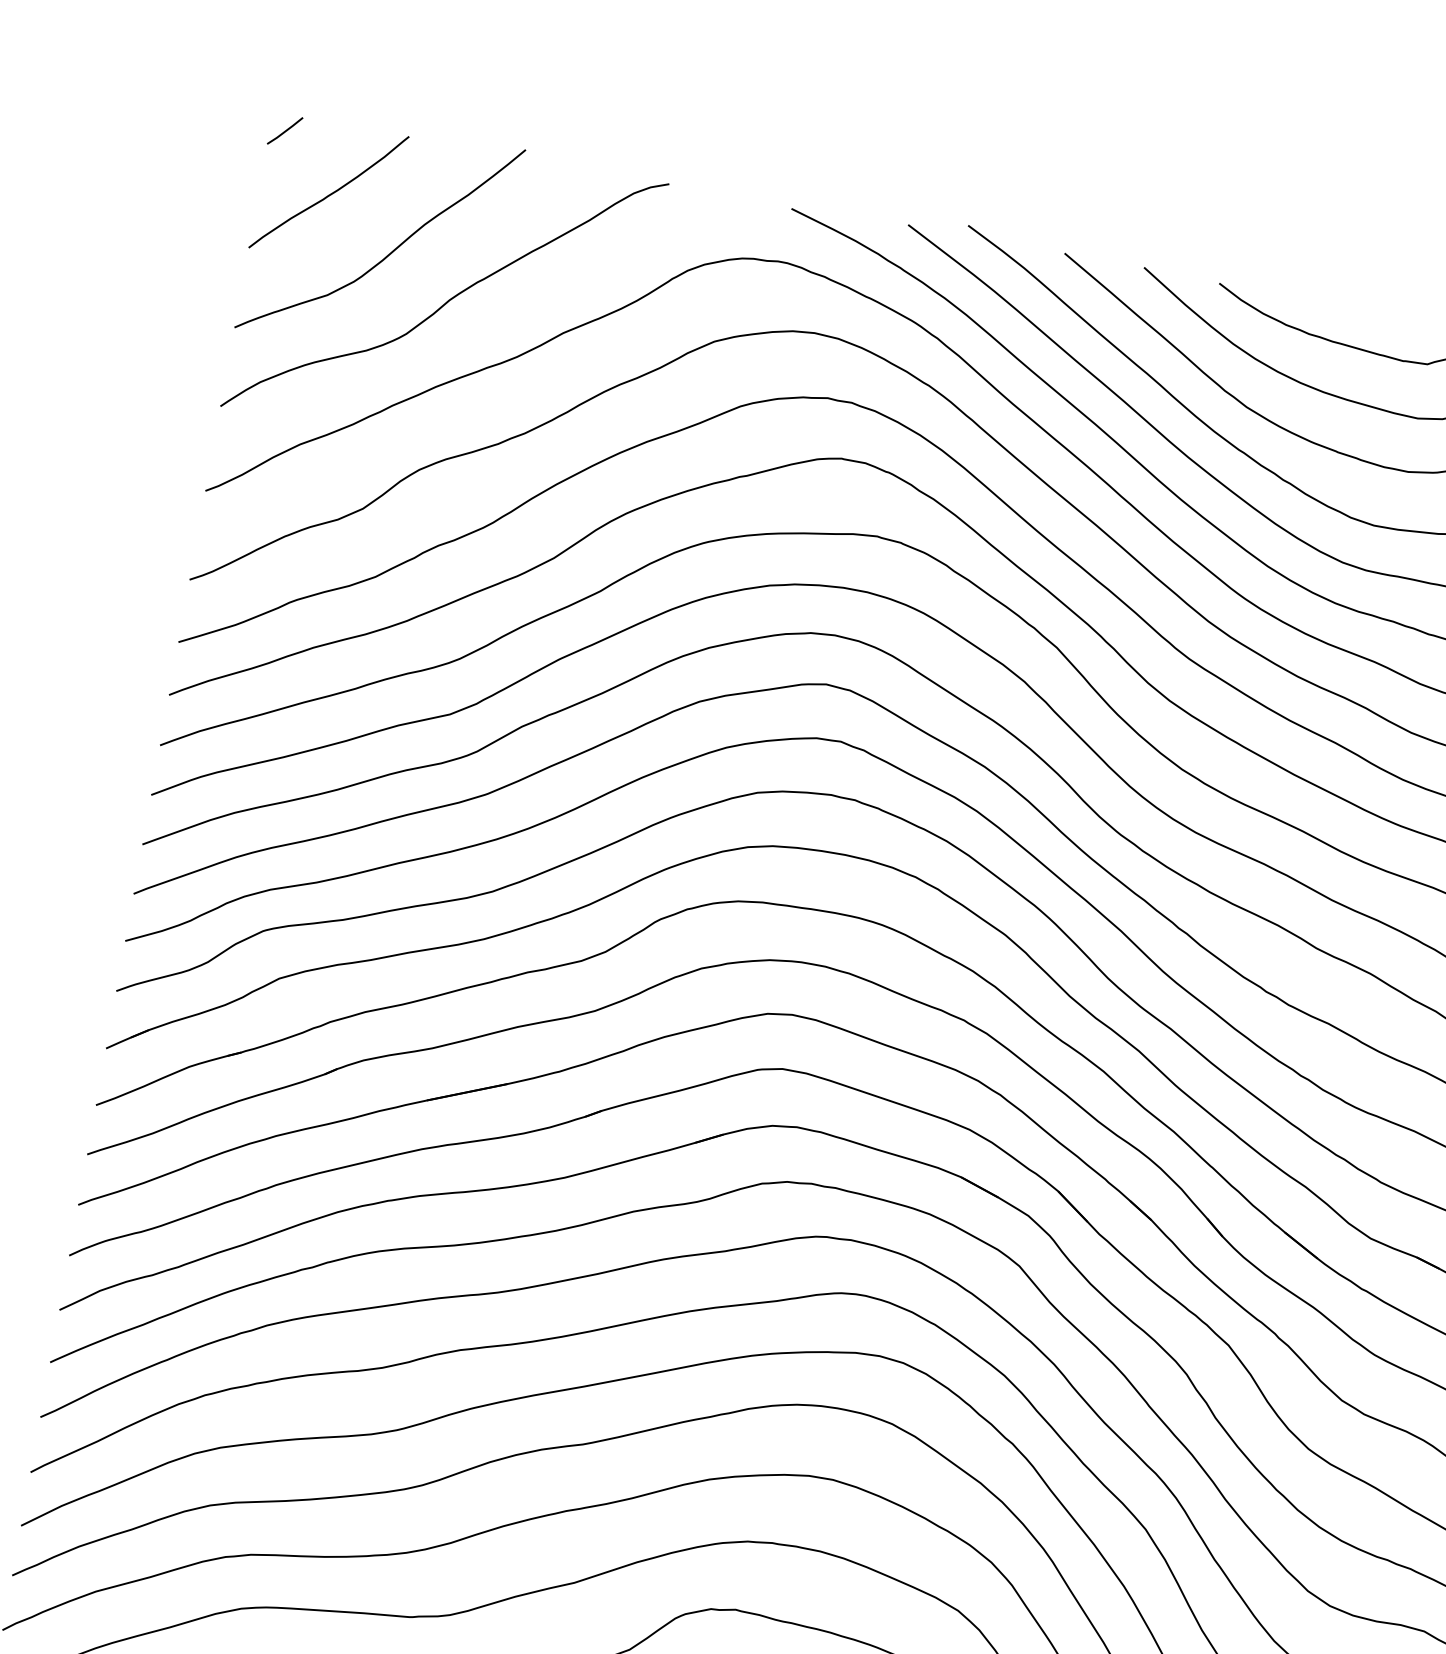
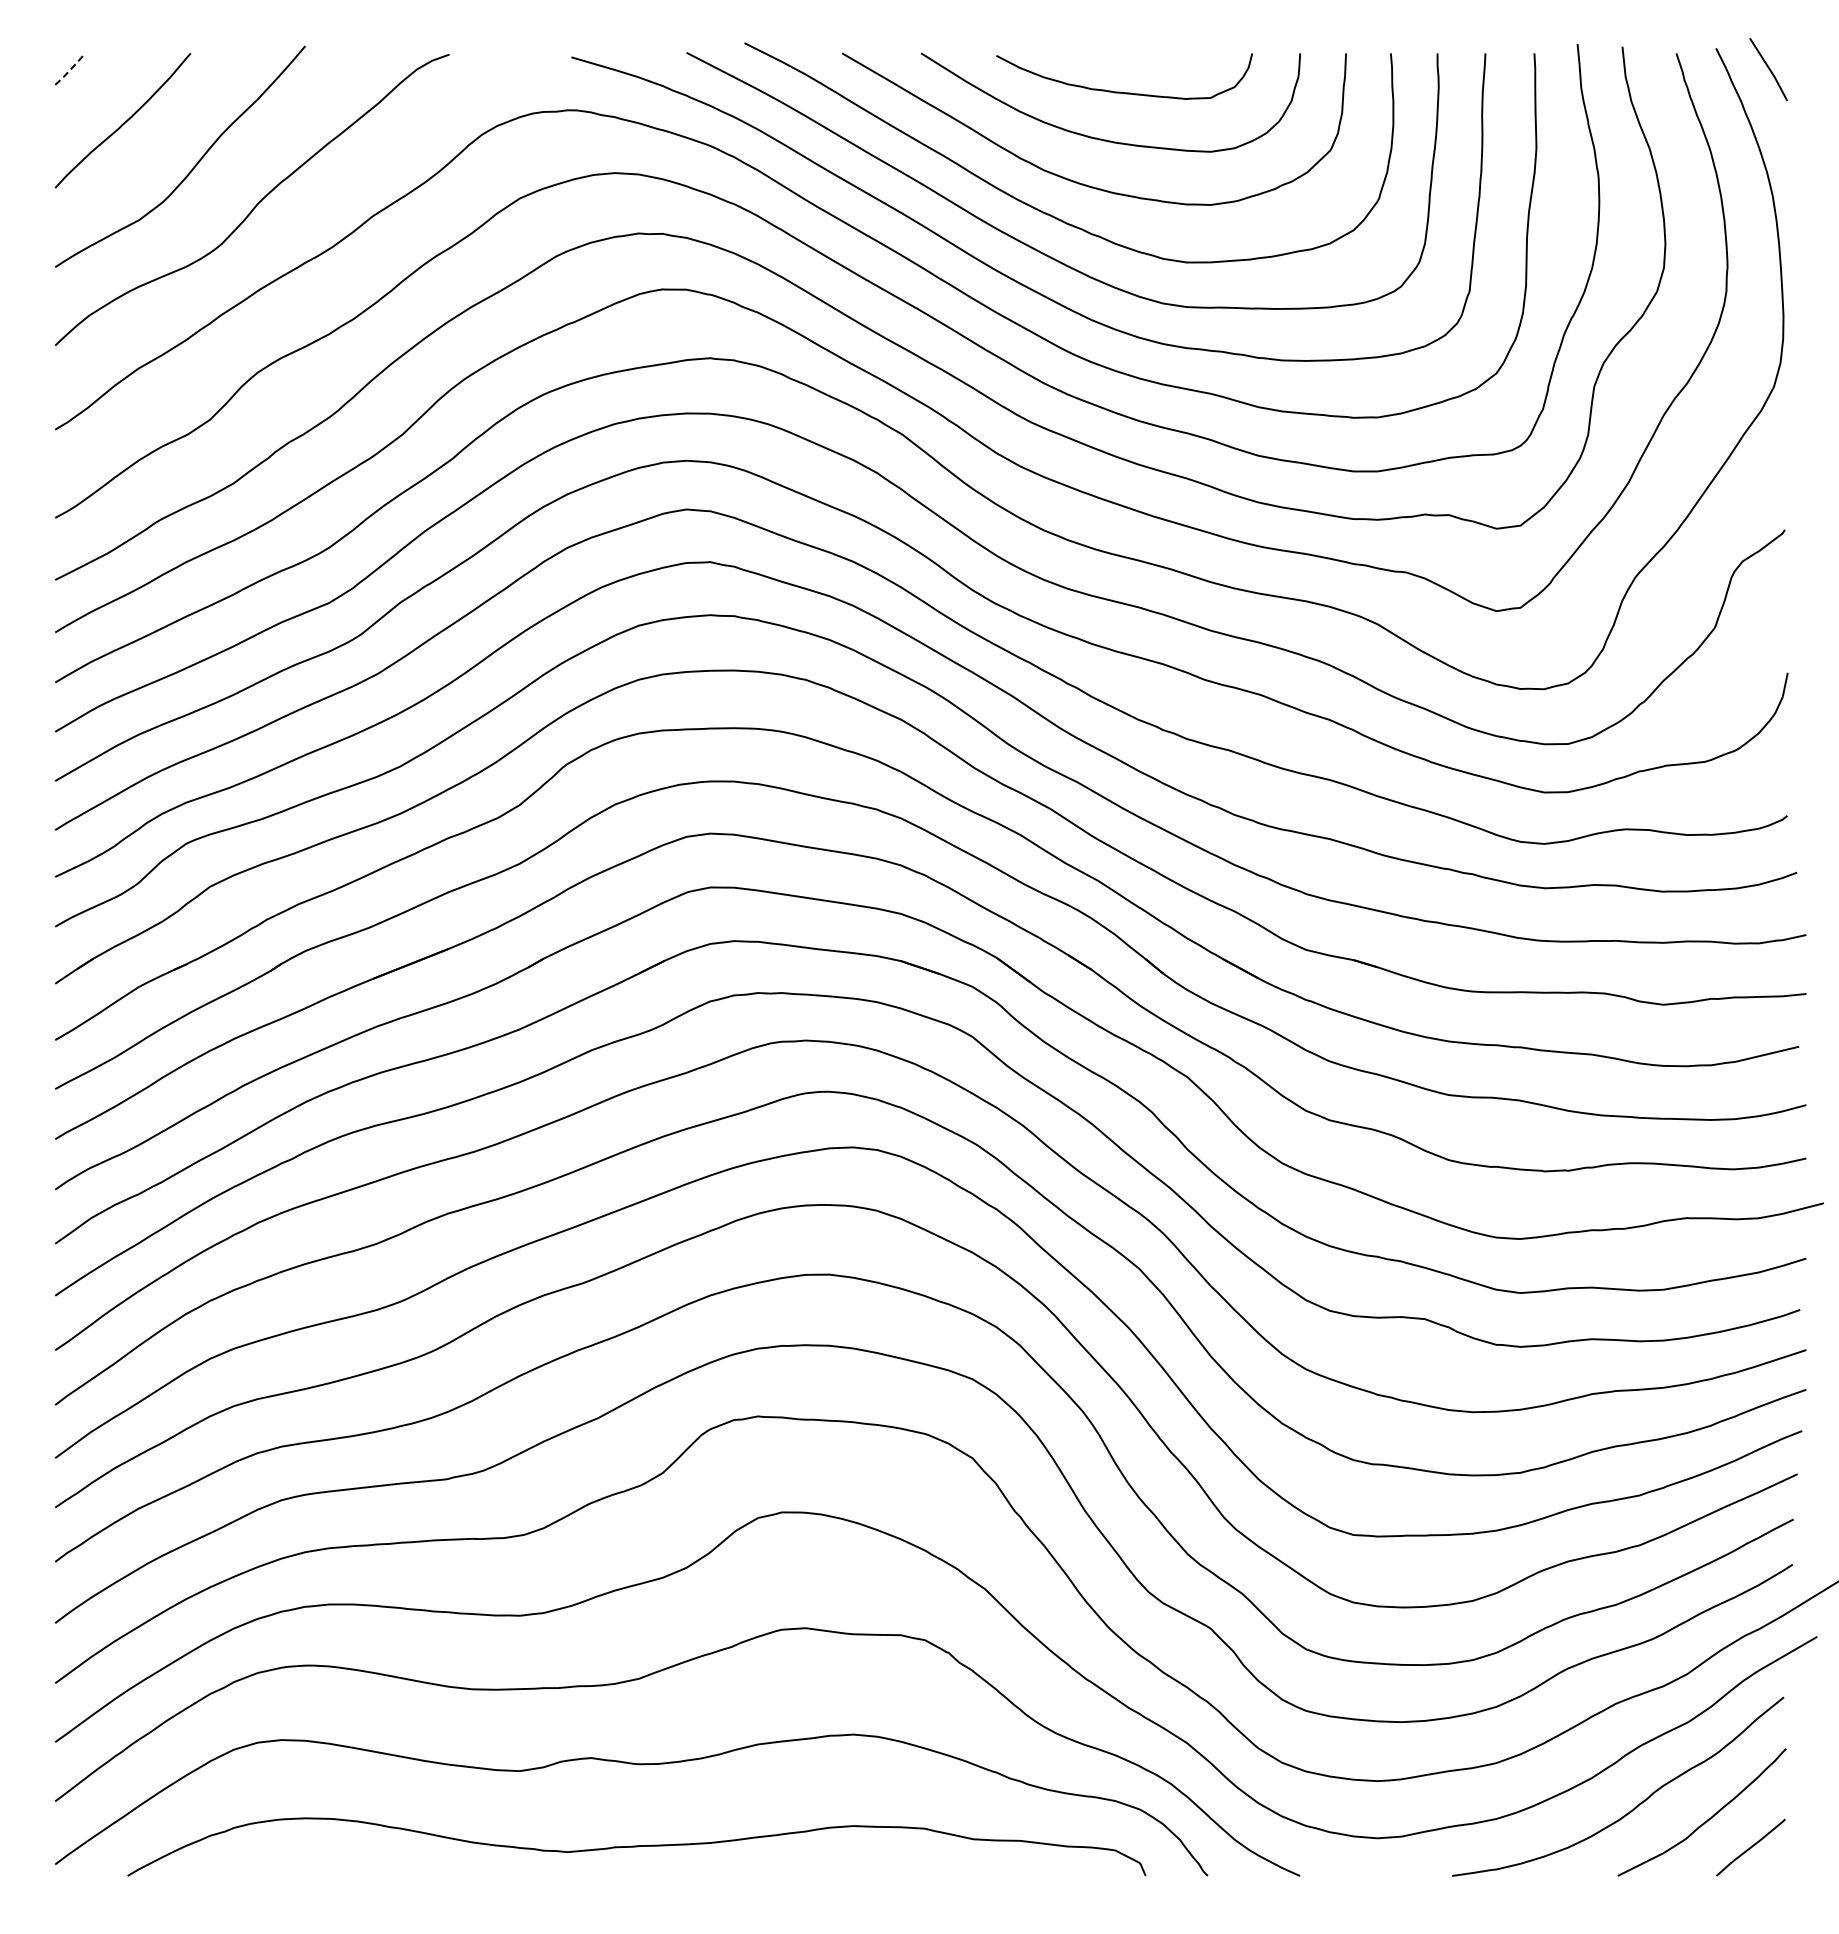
line: (285, 131) -> (70, 69), solid -> dashed

